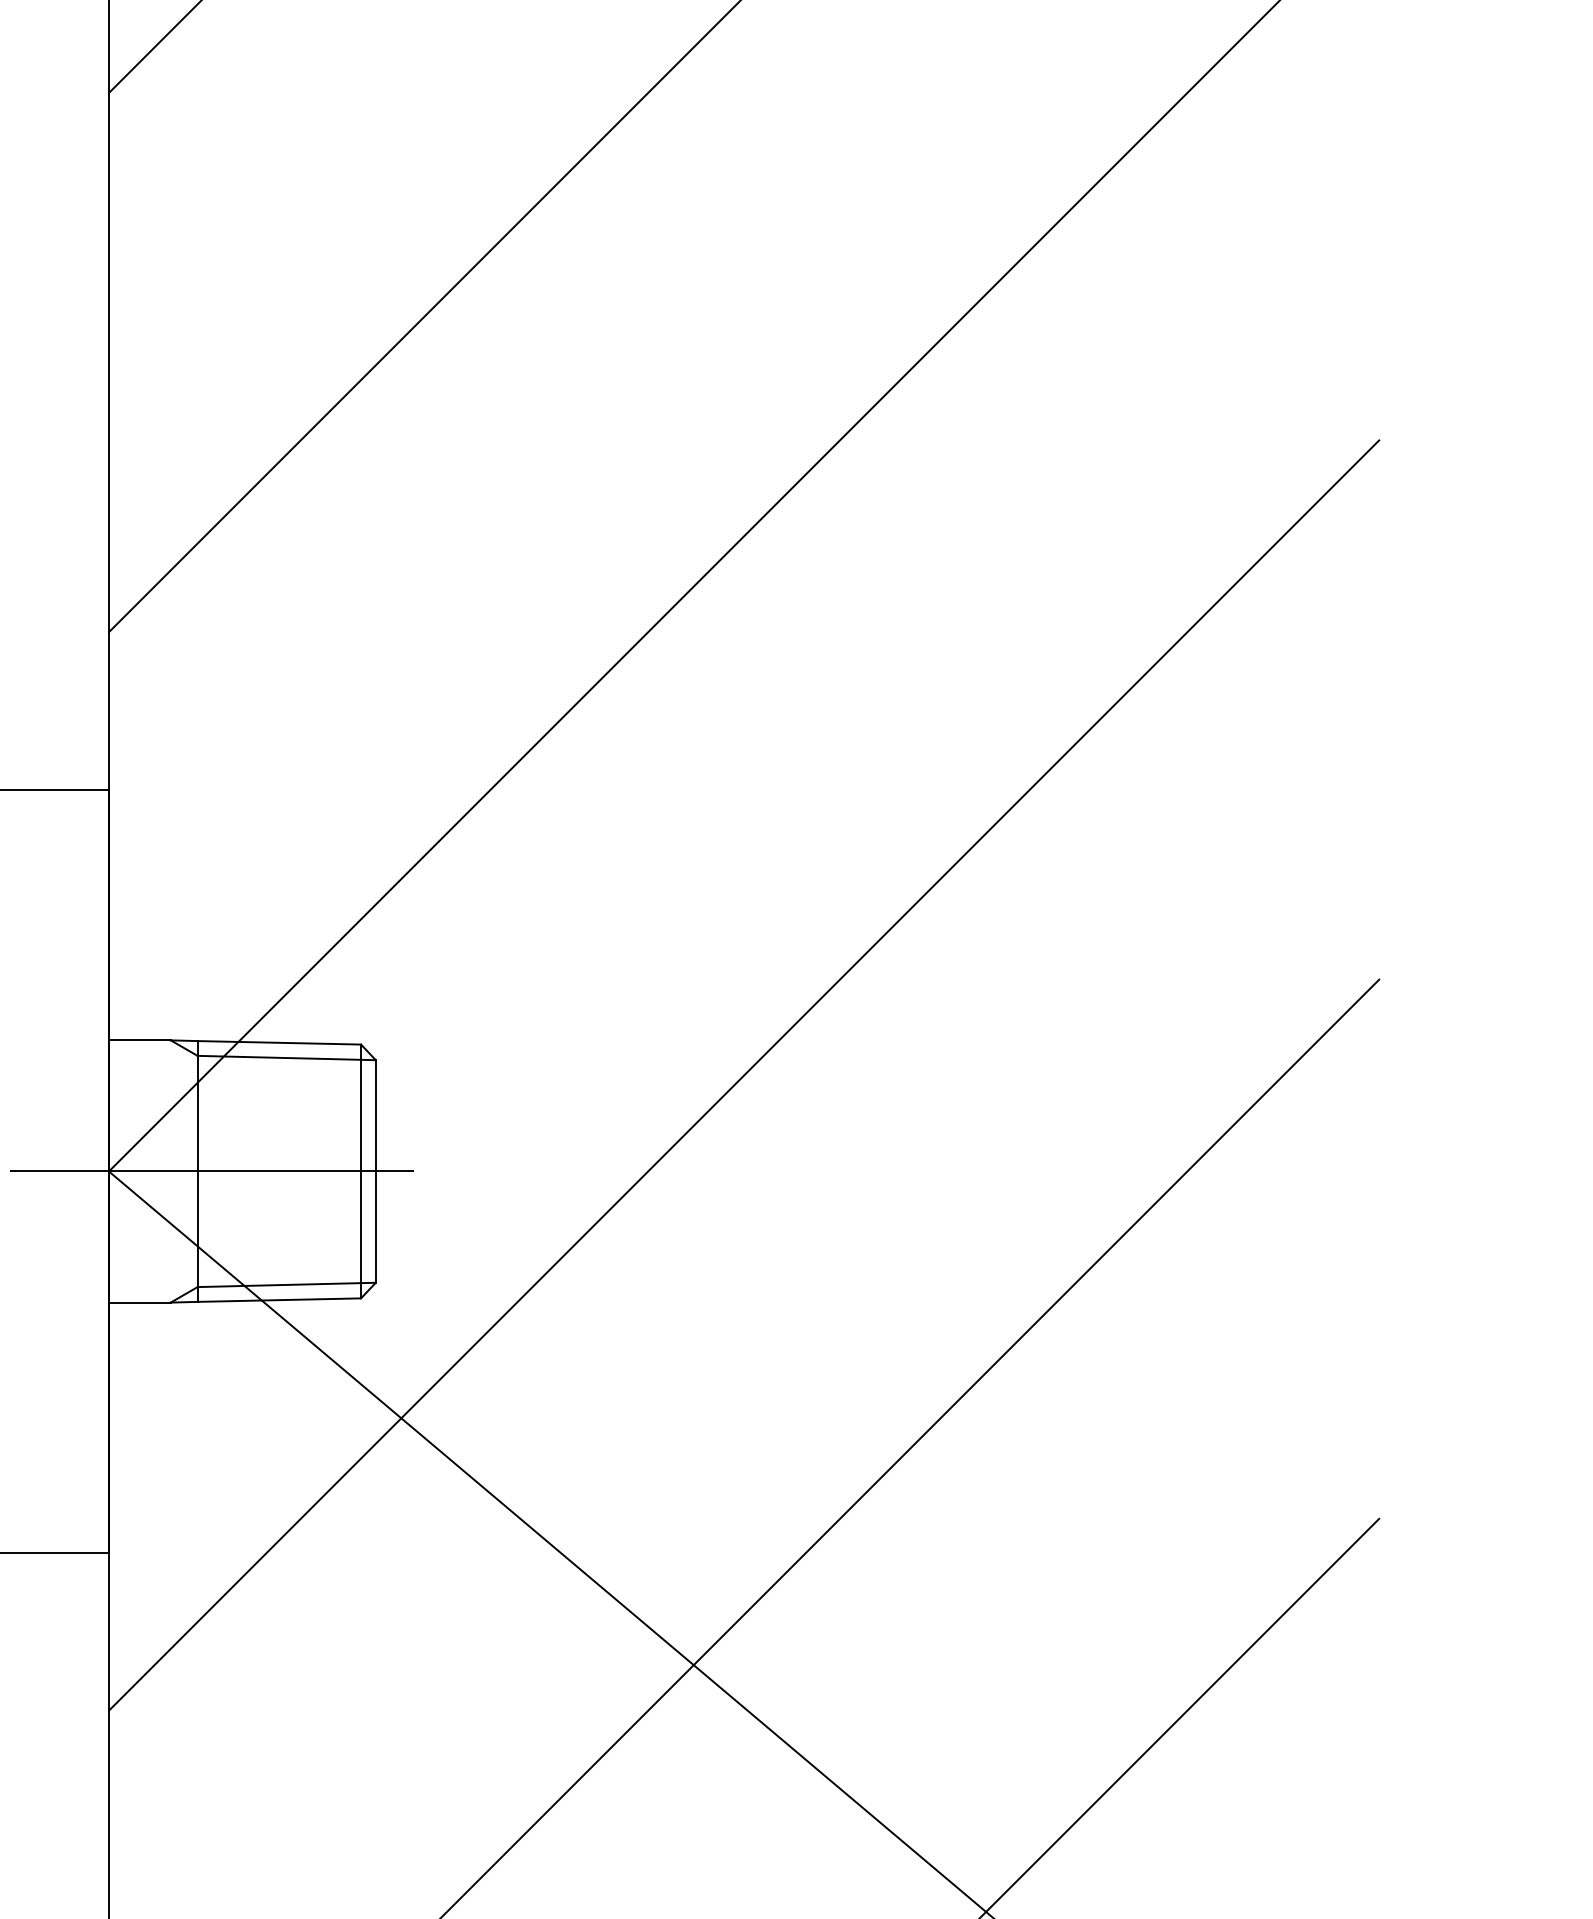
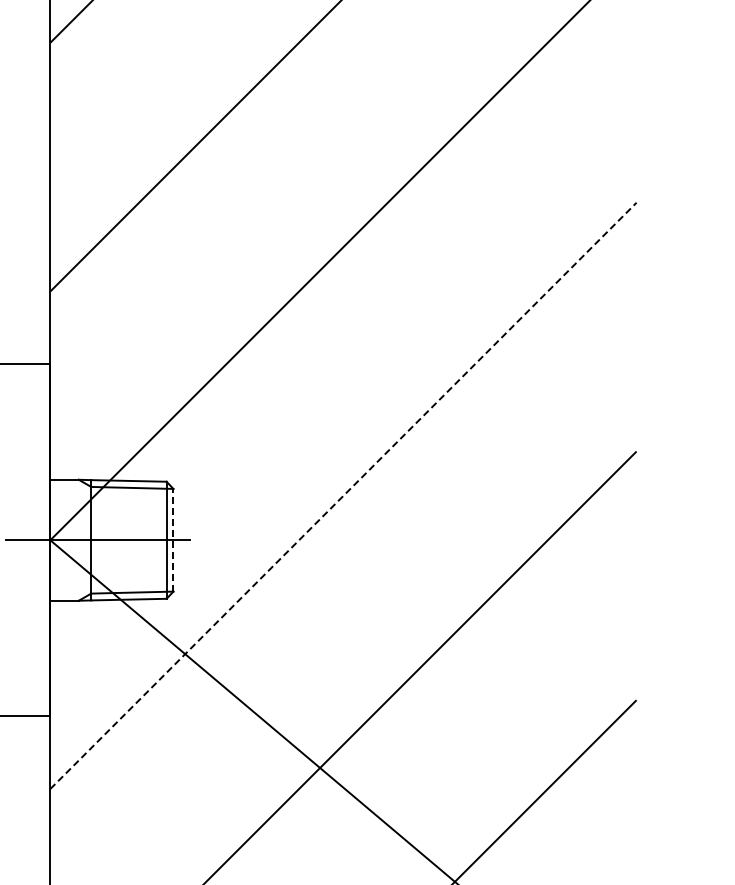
line: (744, 1074) -> (343, 495), solid -> dashed
line: (375, 1169) -> (173, 539), solid -> dashed

